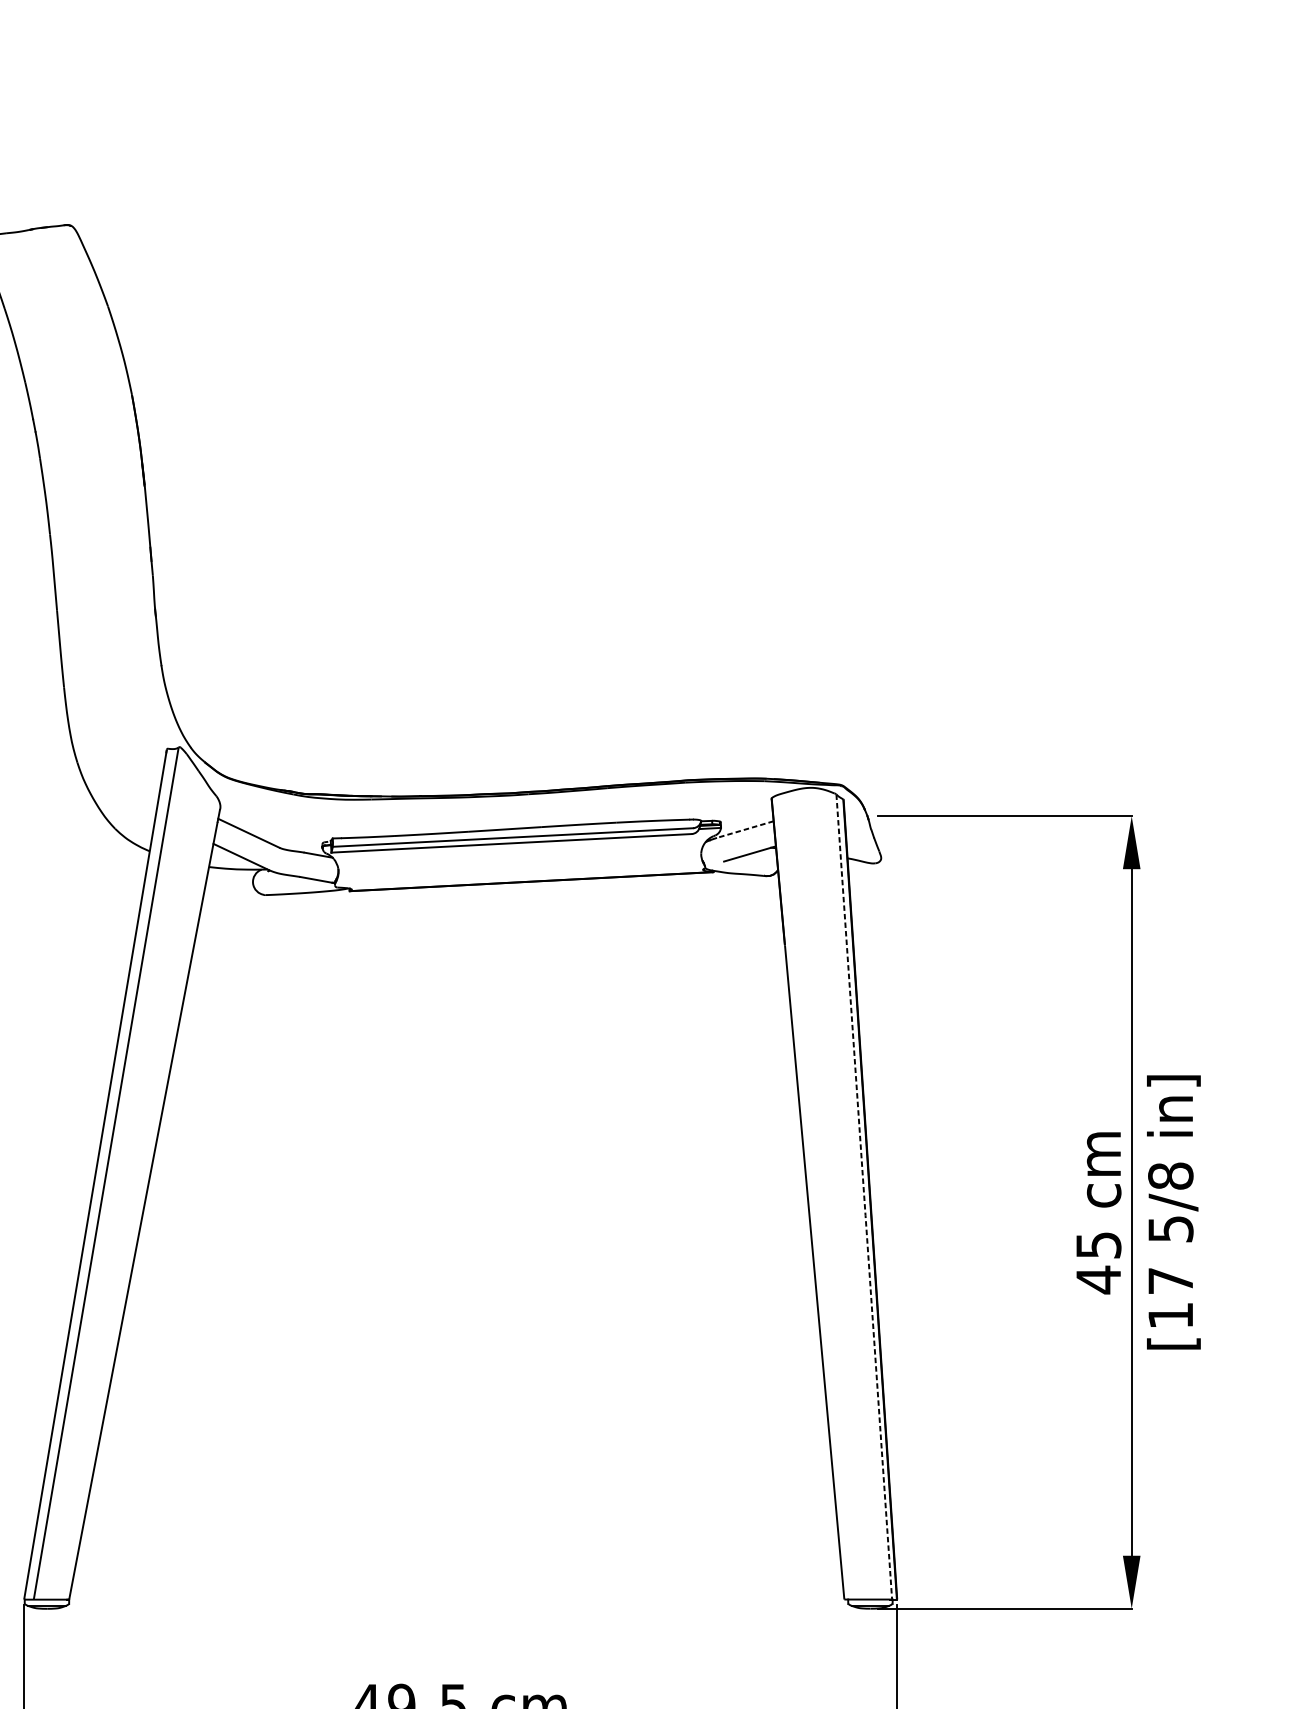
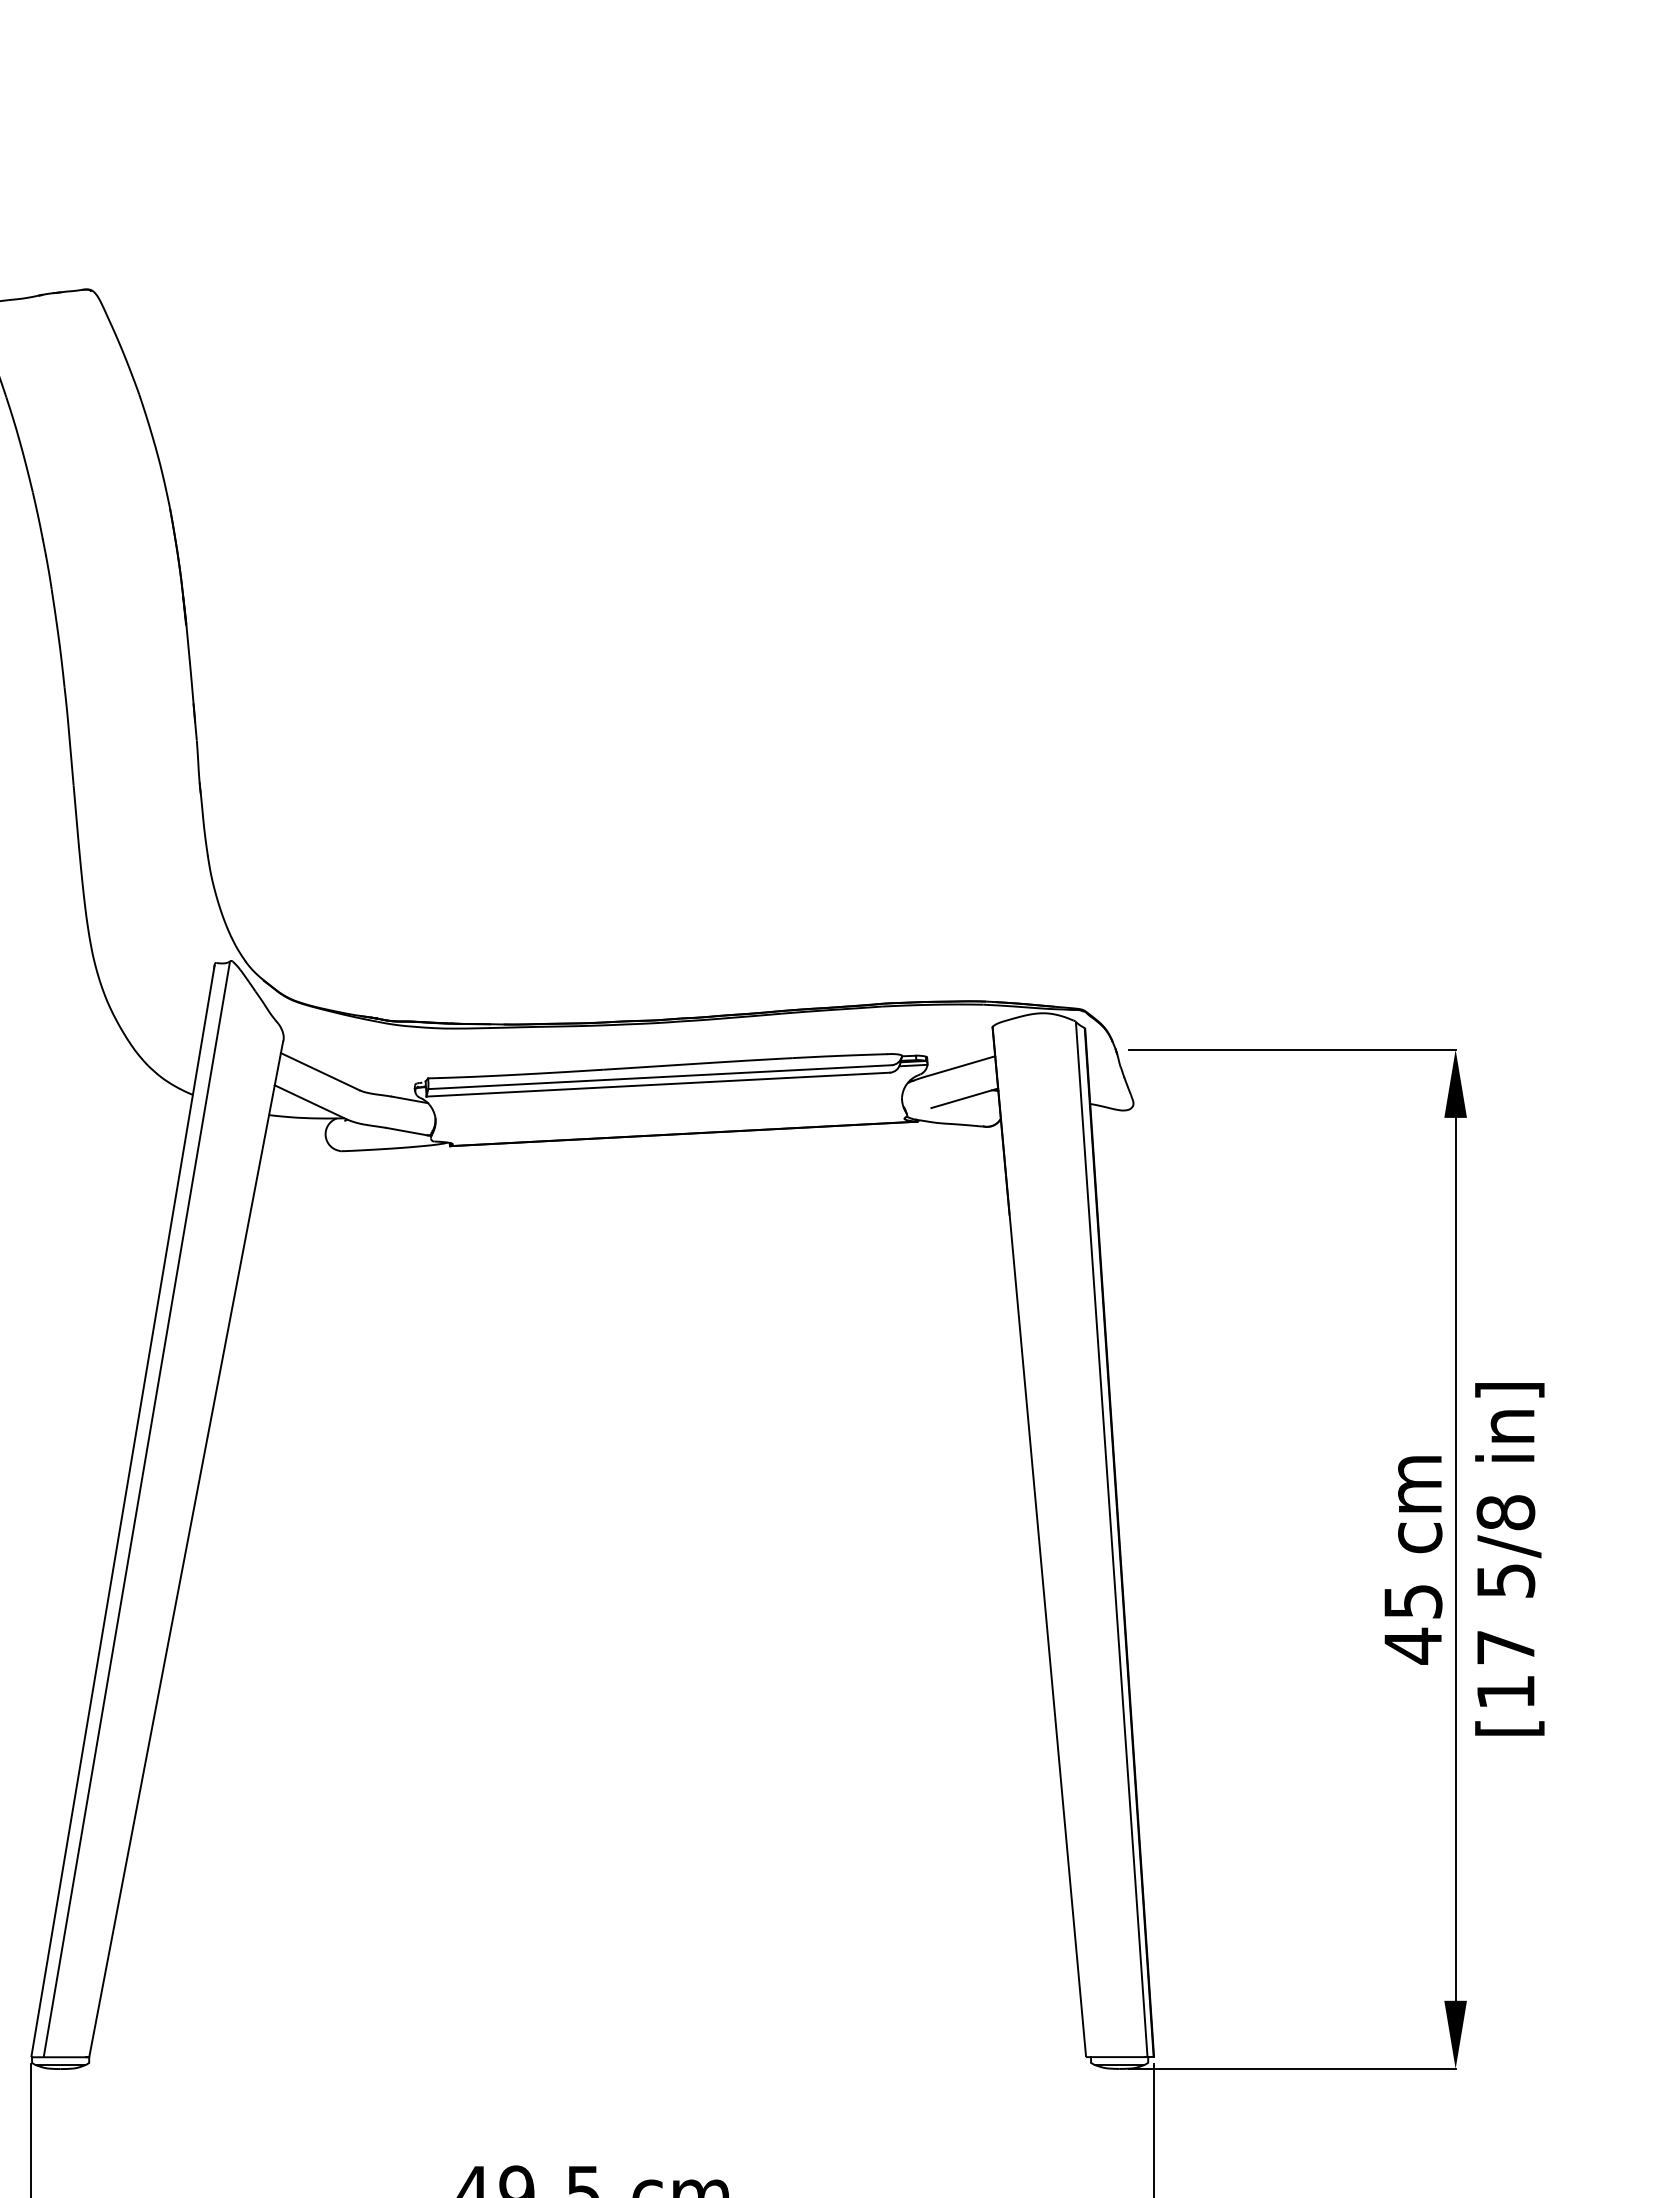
line: (745, 829) -> (958, 1066), dashed -> solid
line: (864, 1197) -> (1111, 1540), dashed -> solid

